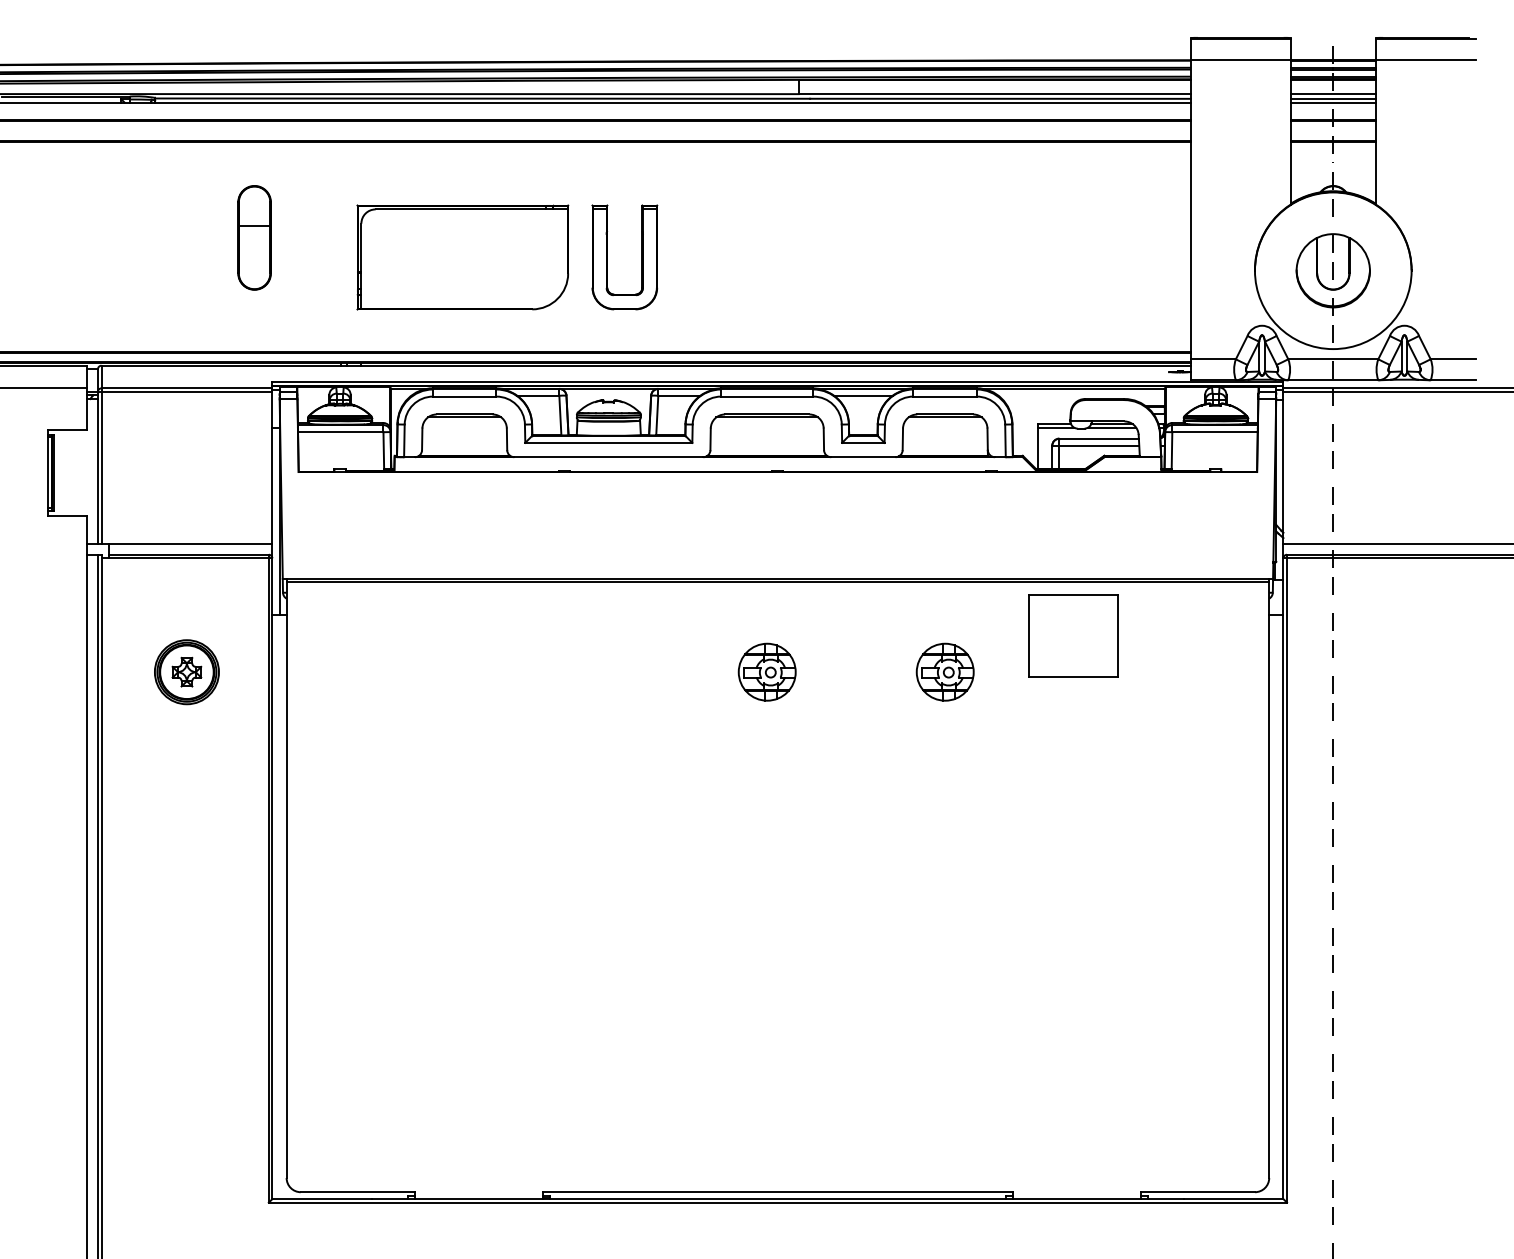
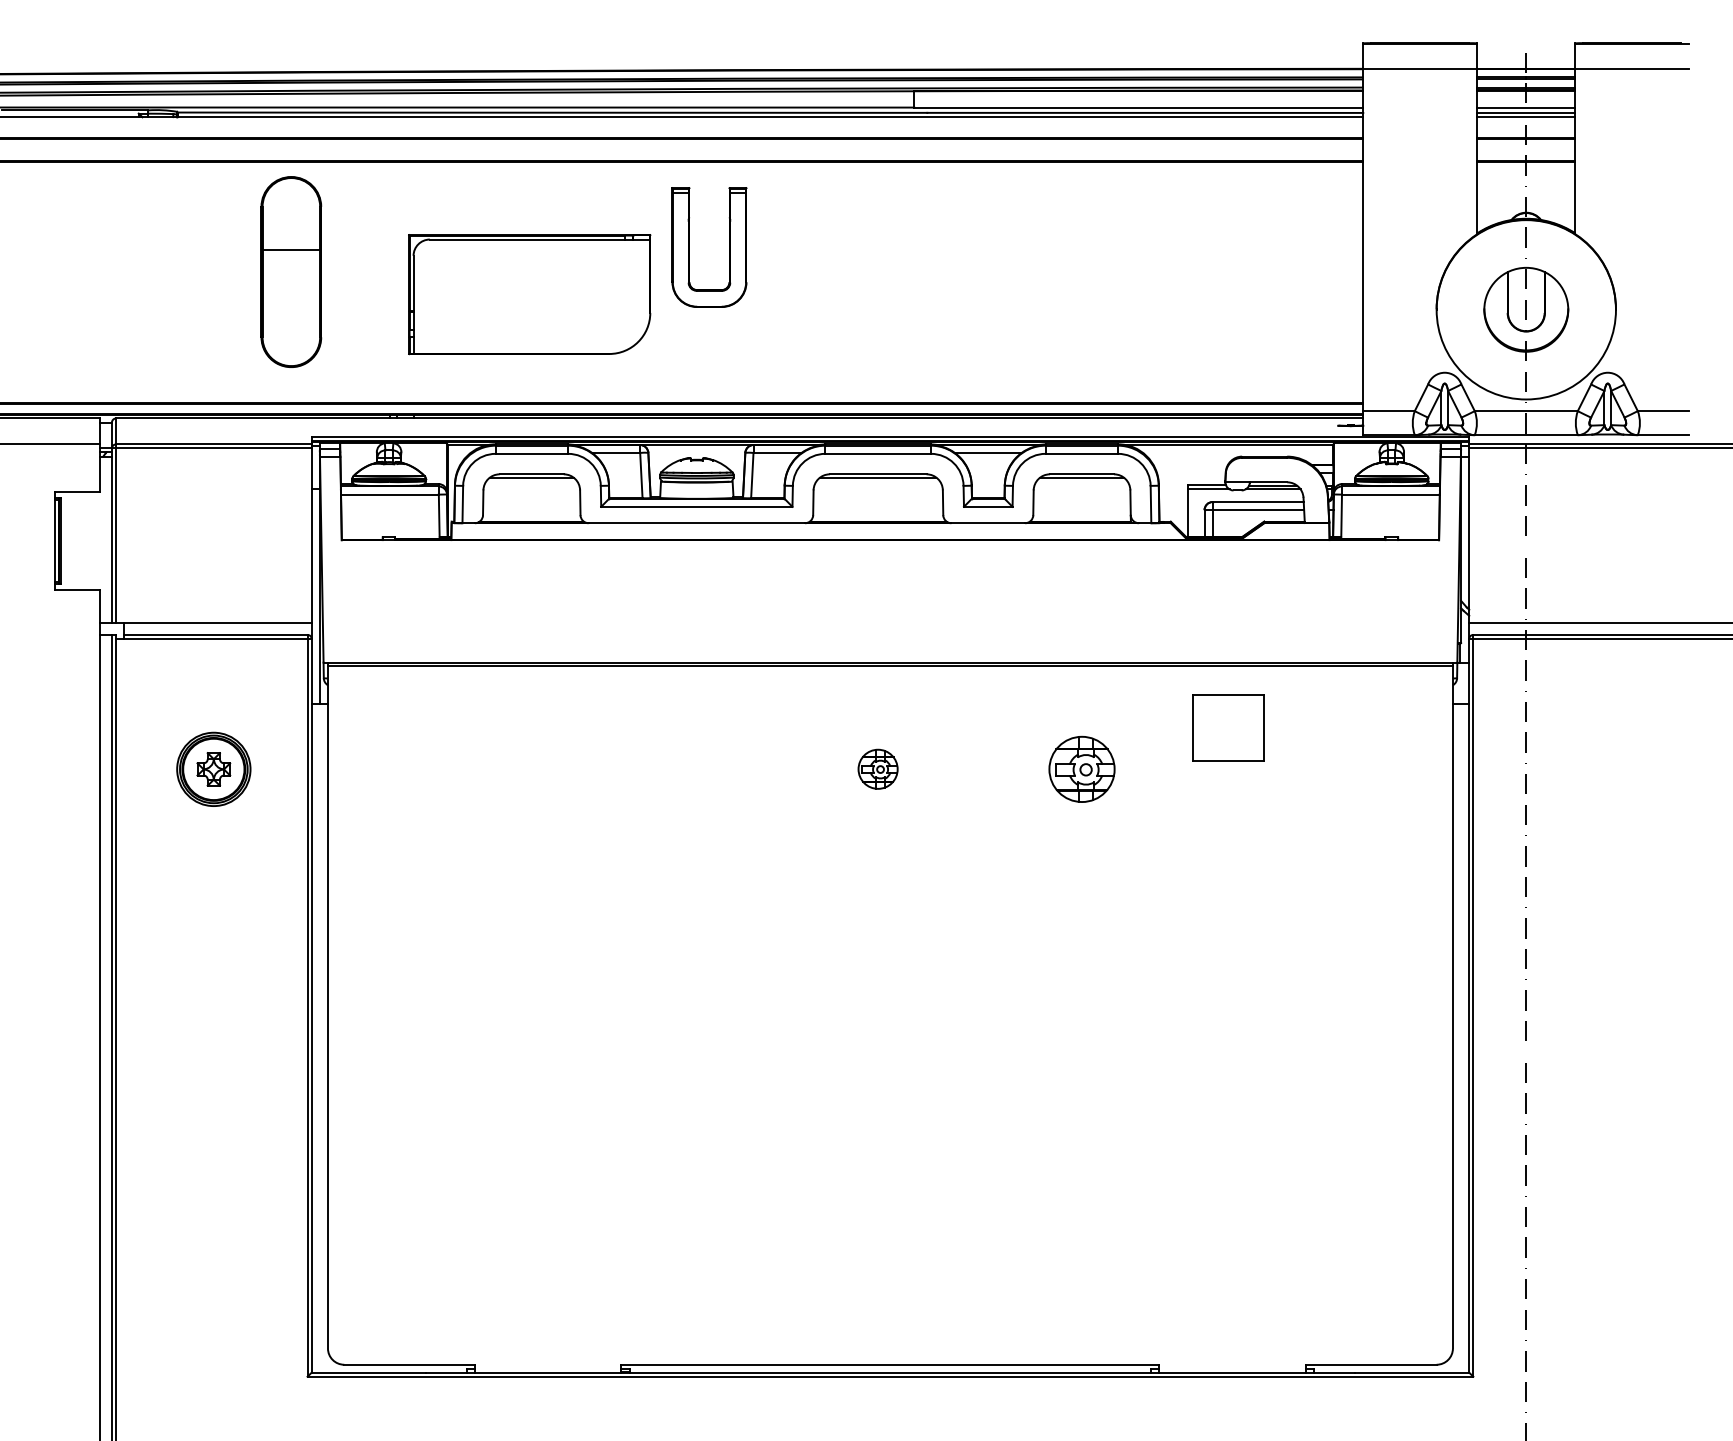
part: (254, 237) -> (291, 271), size x1.6
part: (607, 257) -> (689, 247), moved
part: (1073, 635) -> (1228, 727), size x0.7
part: (766, 671) -> (877, 768), size x0.6

